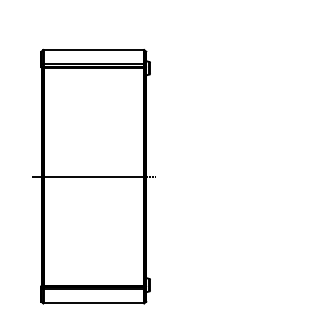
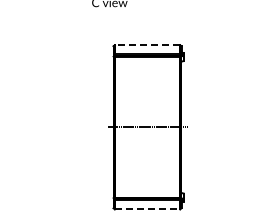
line: (93, 50) -> (147, 45), solid -> dashed
line: (93, 303) -> (147, 209), solid -> dashed

